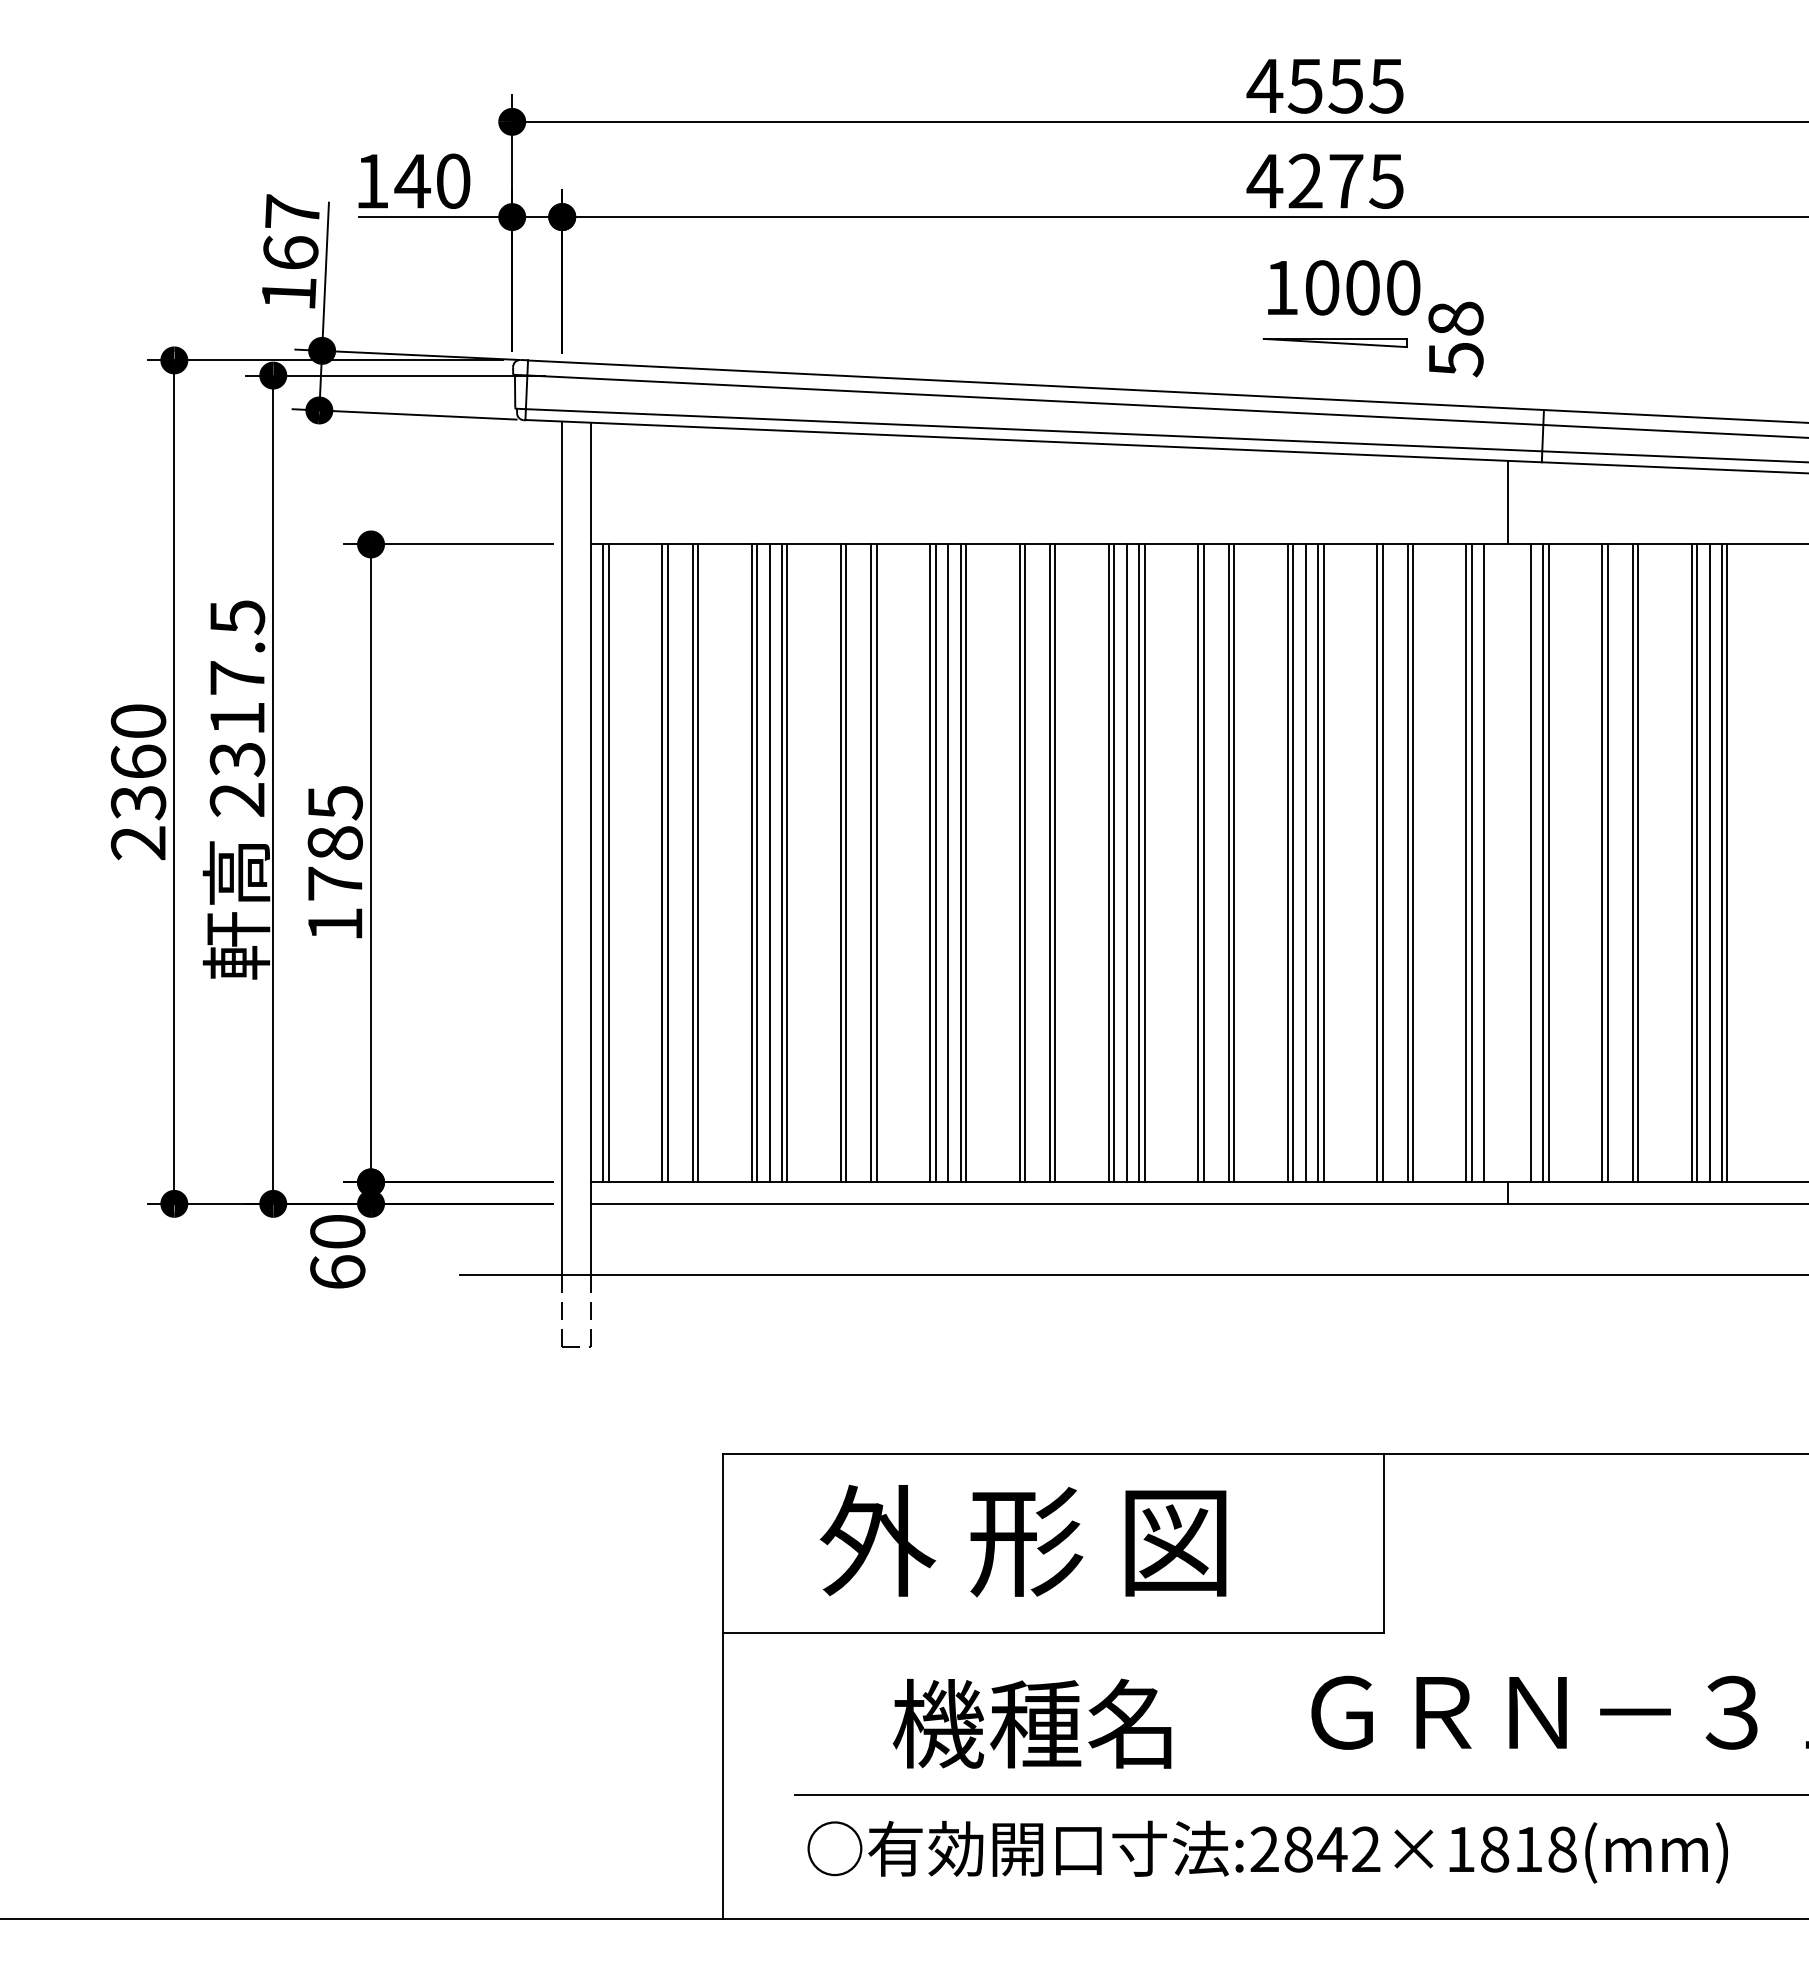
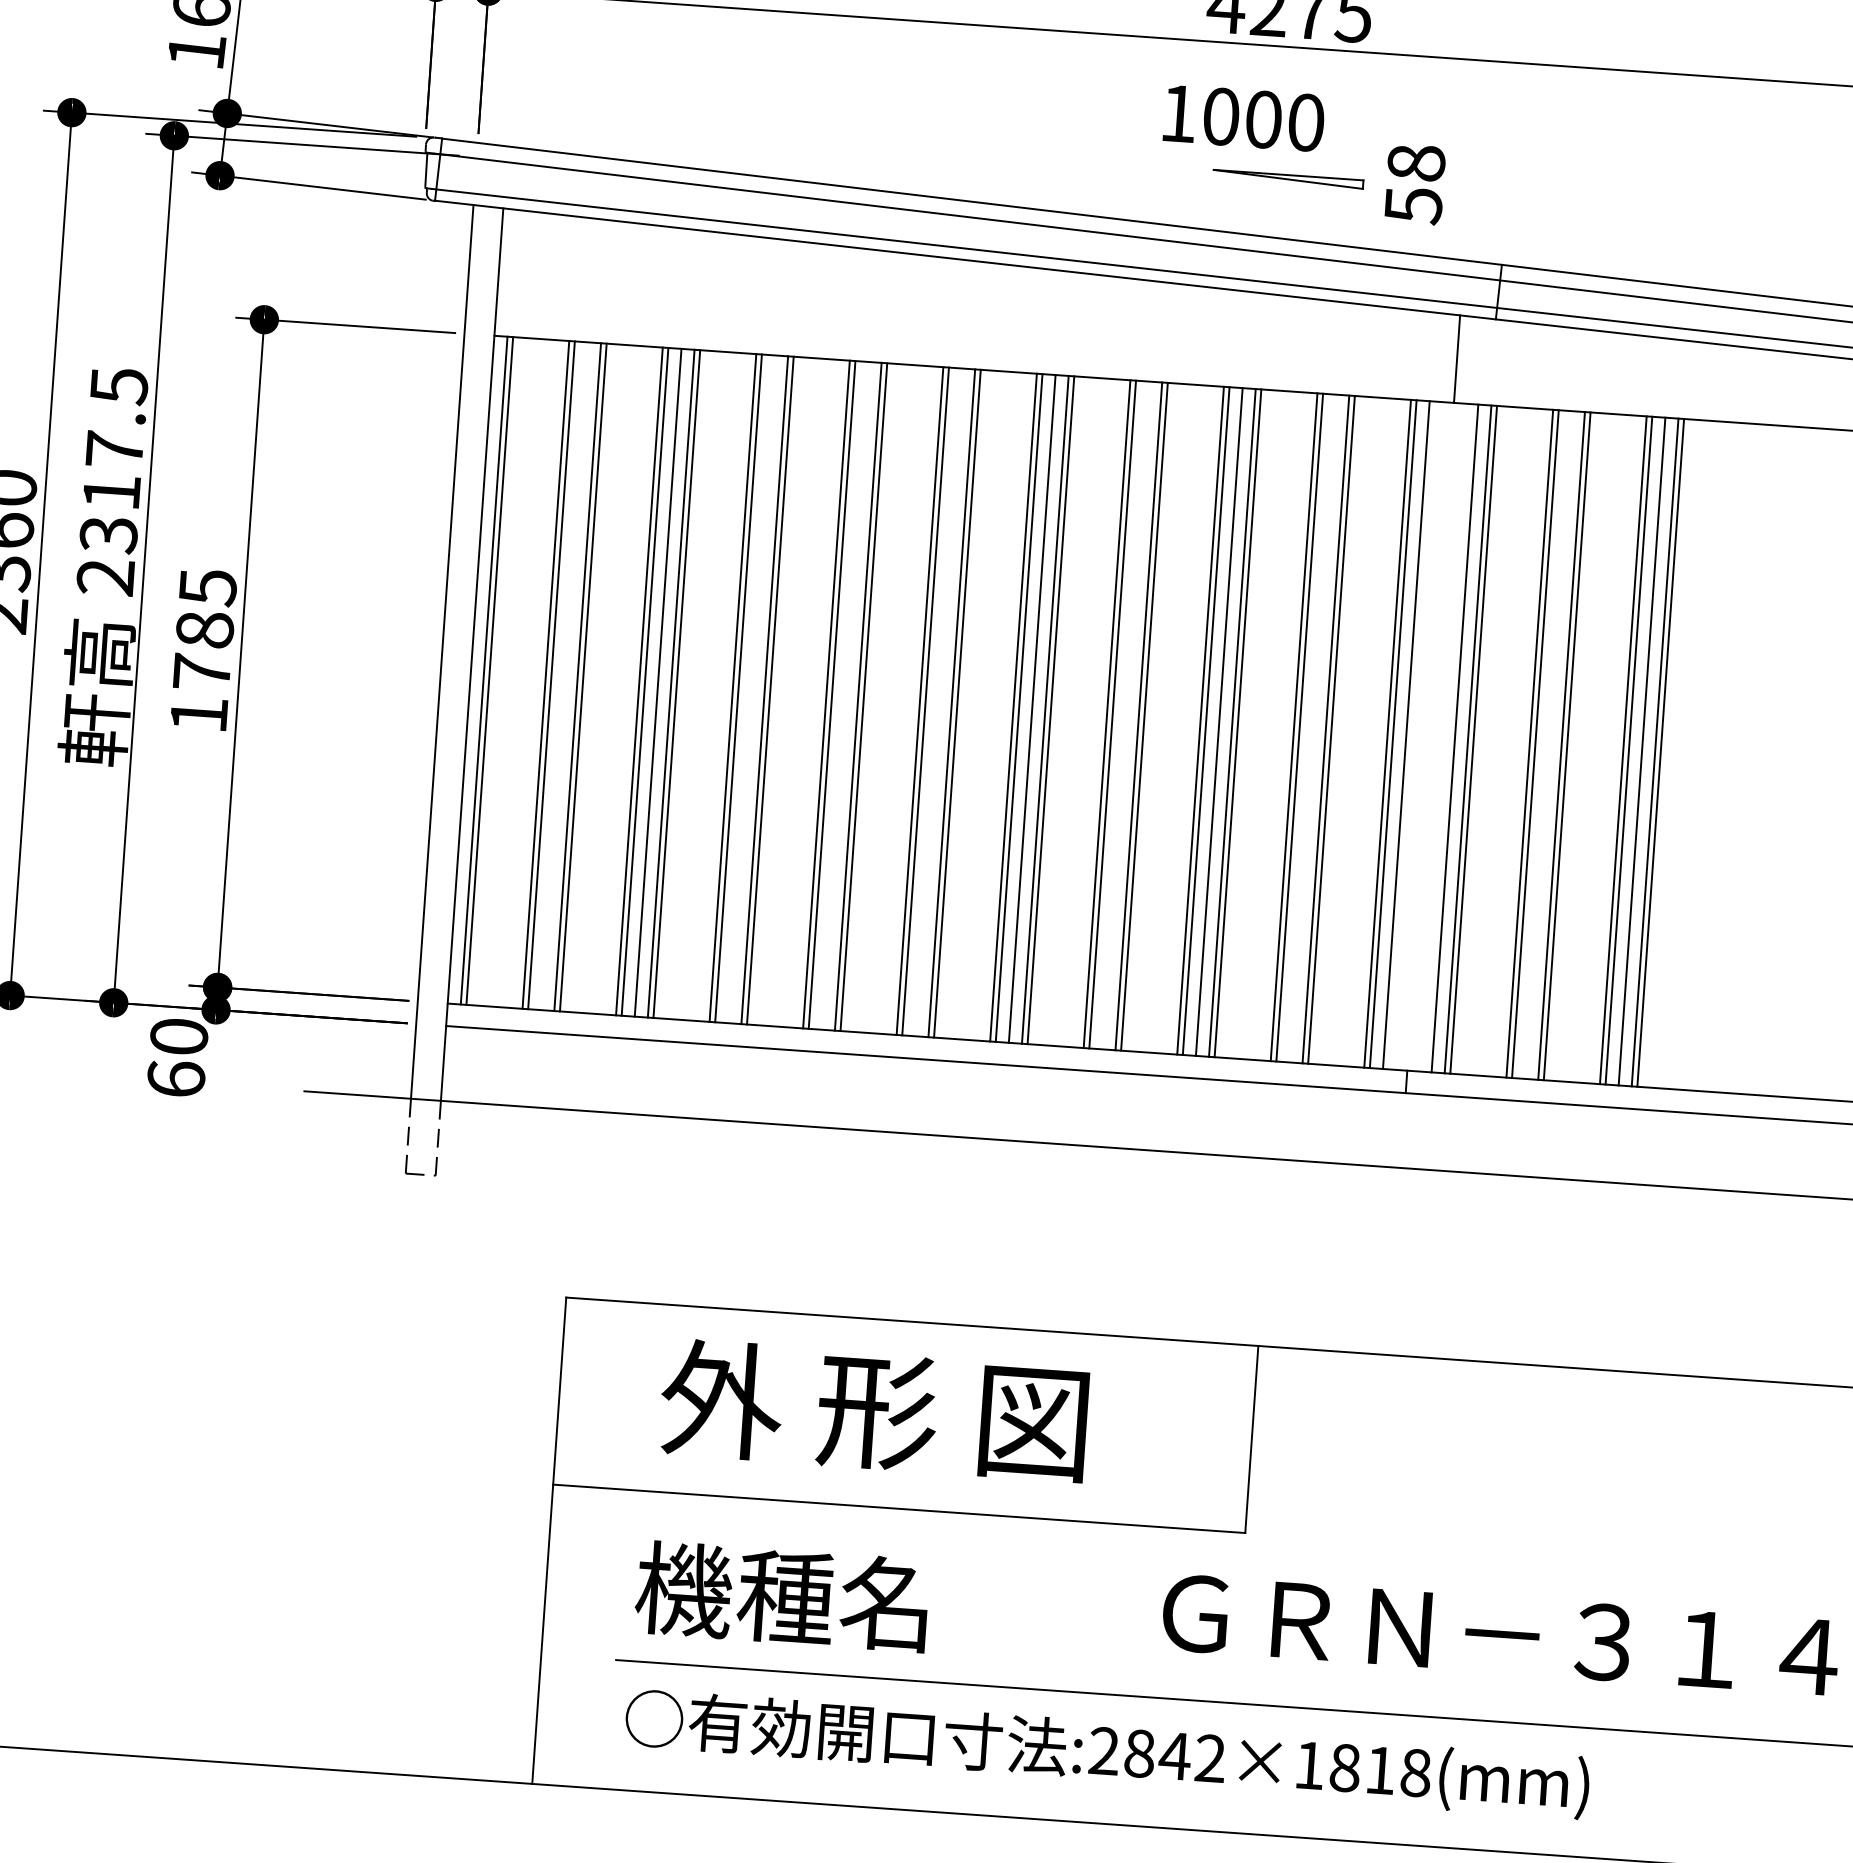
text: (1344, 287) -> (1244, 117), moved
line: (948, 863) -> (845, 695), removed
text: (1031, 1723) -> (781, 1596), moved

